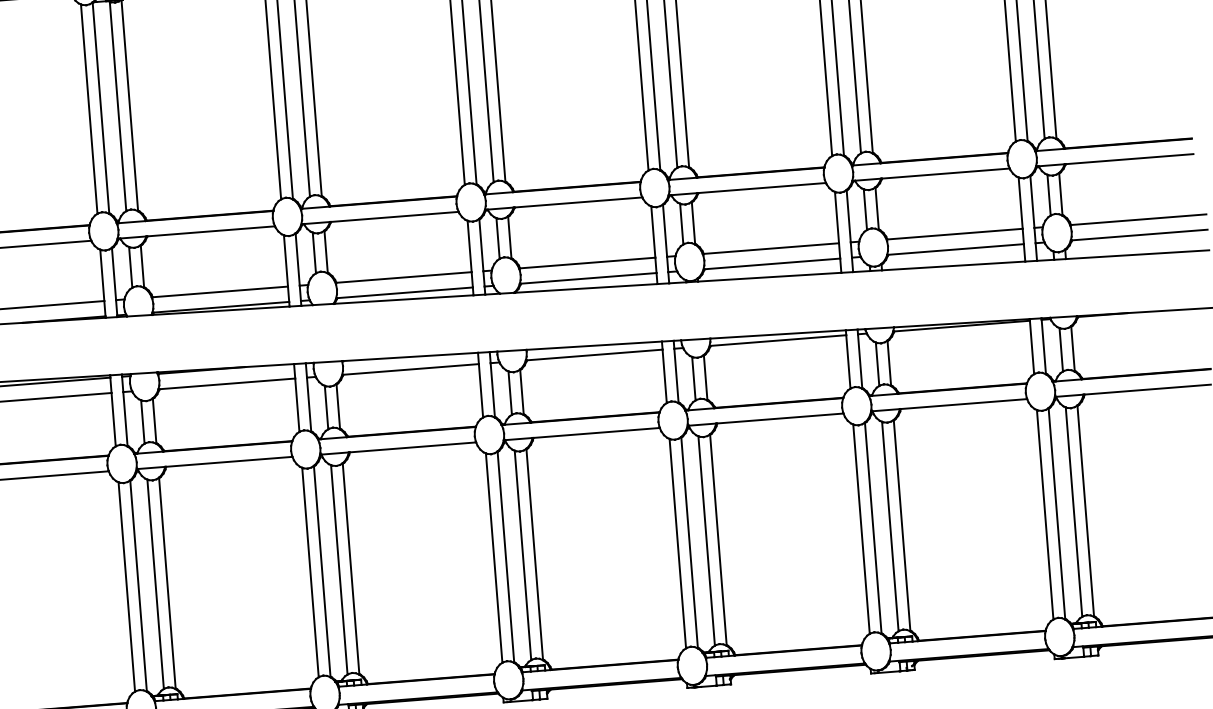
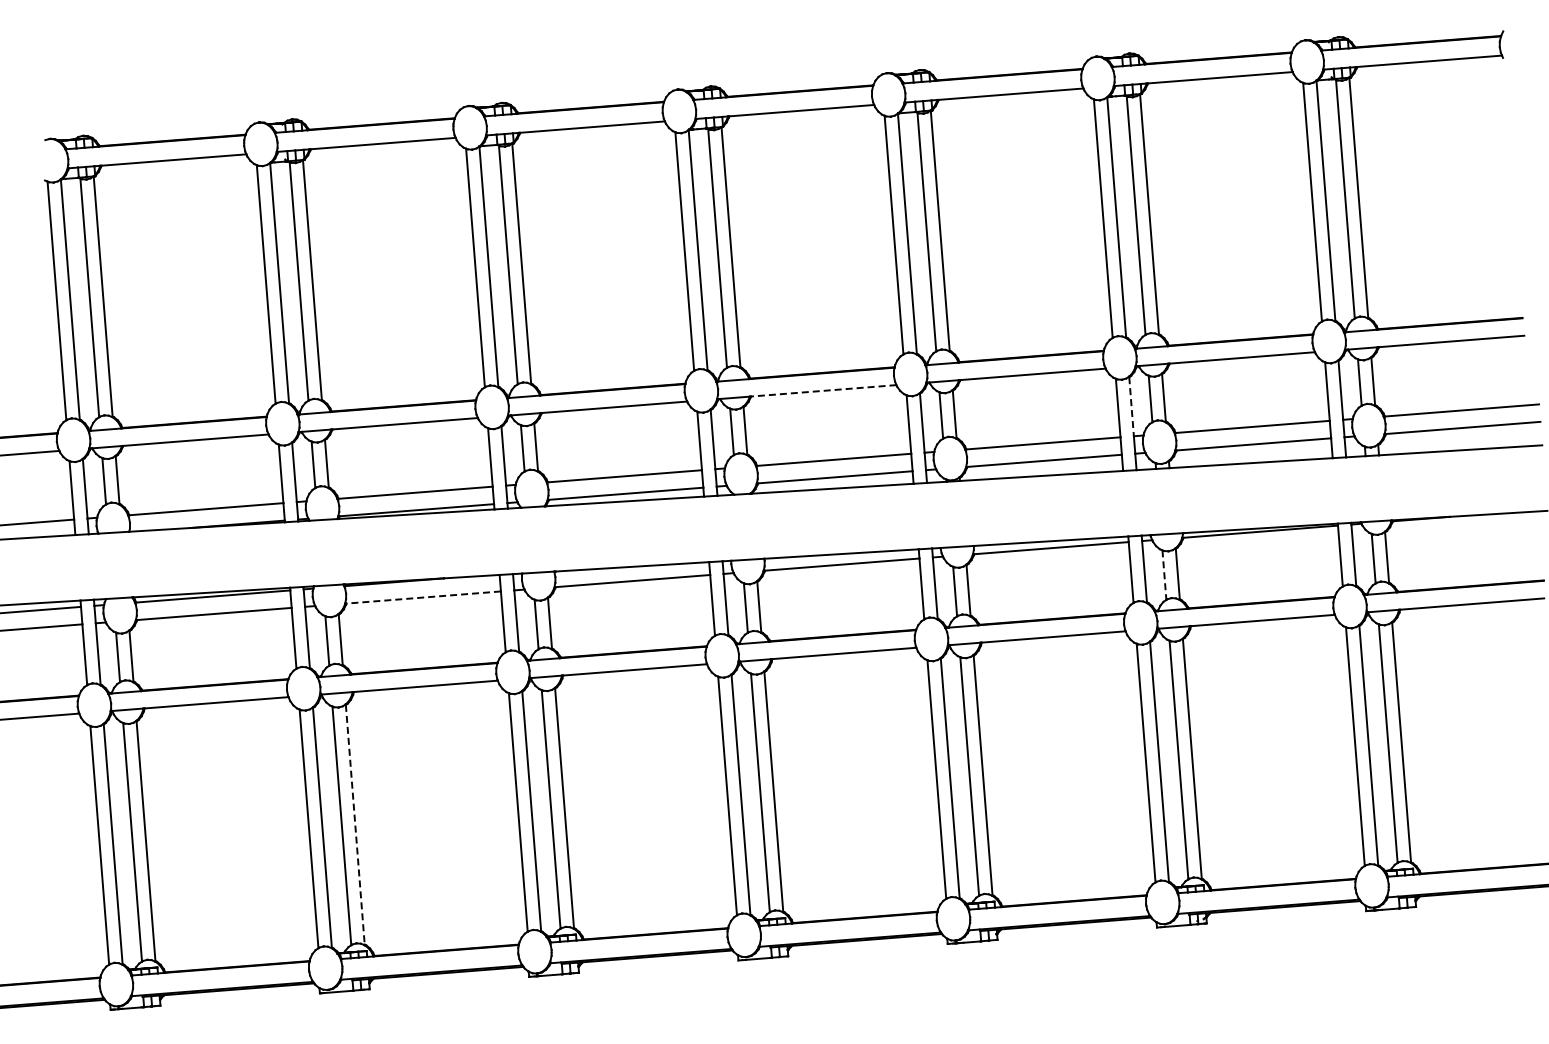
line: (578, 202) -> (823, 390), solid -> dashed
line: (848, 216) -> (1131, 406), solid -> dashed
line: (877, 364) -> (1164, 575), solid -> dashed
line: (227, 383) -> (423, 597), solid -> dashed
line: (167, 583) -> (355, 825), solid -> dashed

